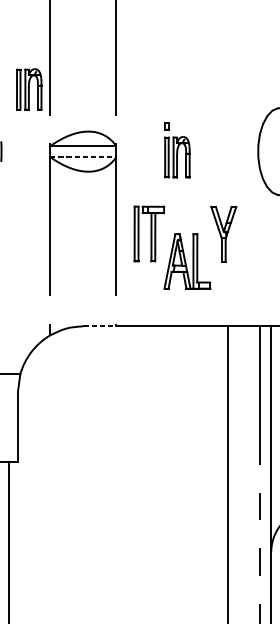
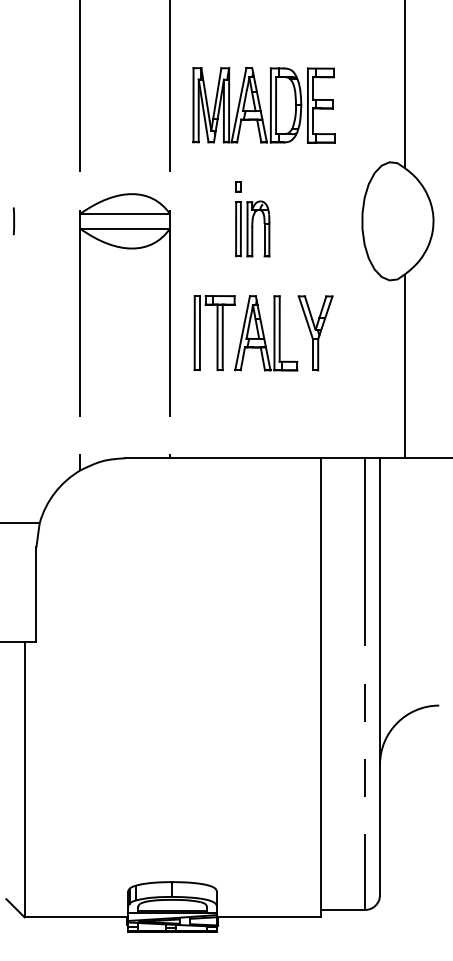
part: (185, 66) -> (263, 105), added
part: (29, 89) -> (51, 136), removed
line: (83, 156) -> (125, 228), dashed -> solid
part: (187, 261) -> (266, 333), moved
line: (100, 326) -> (148, 458), dashed -> solid

